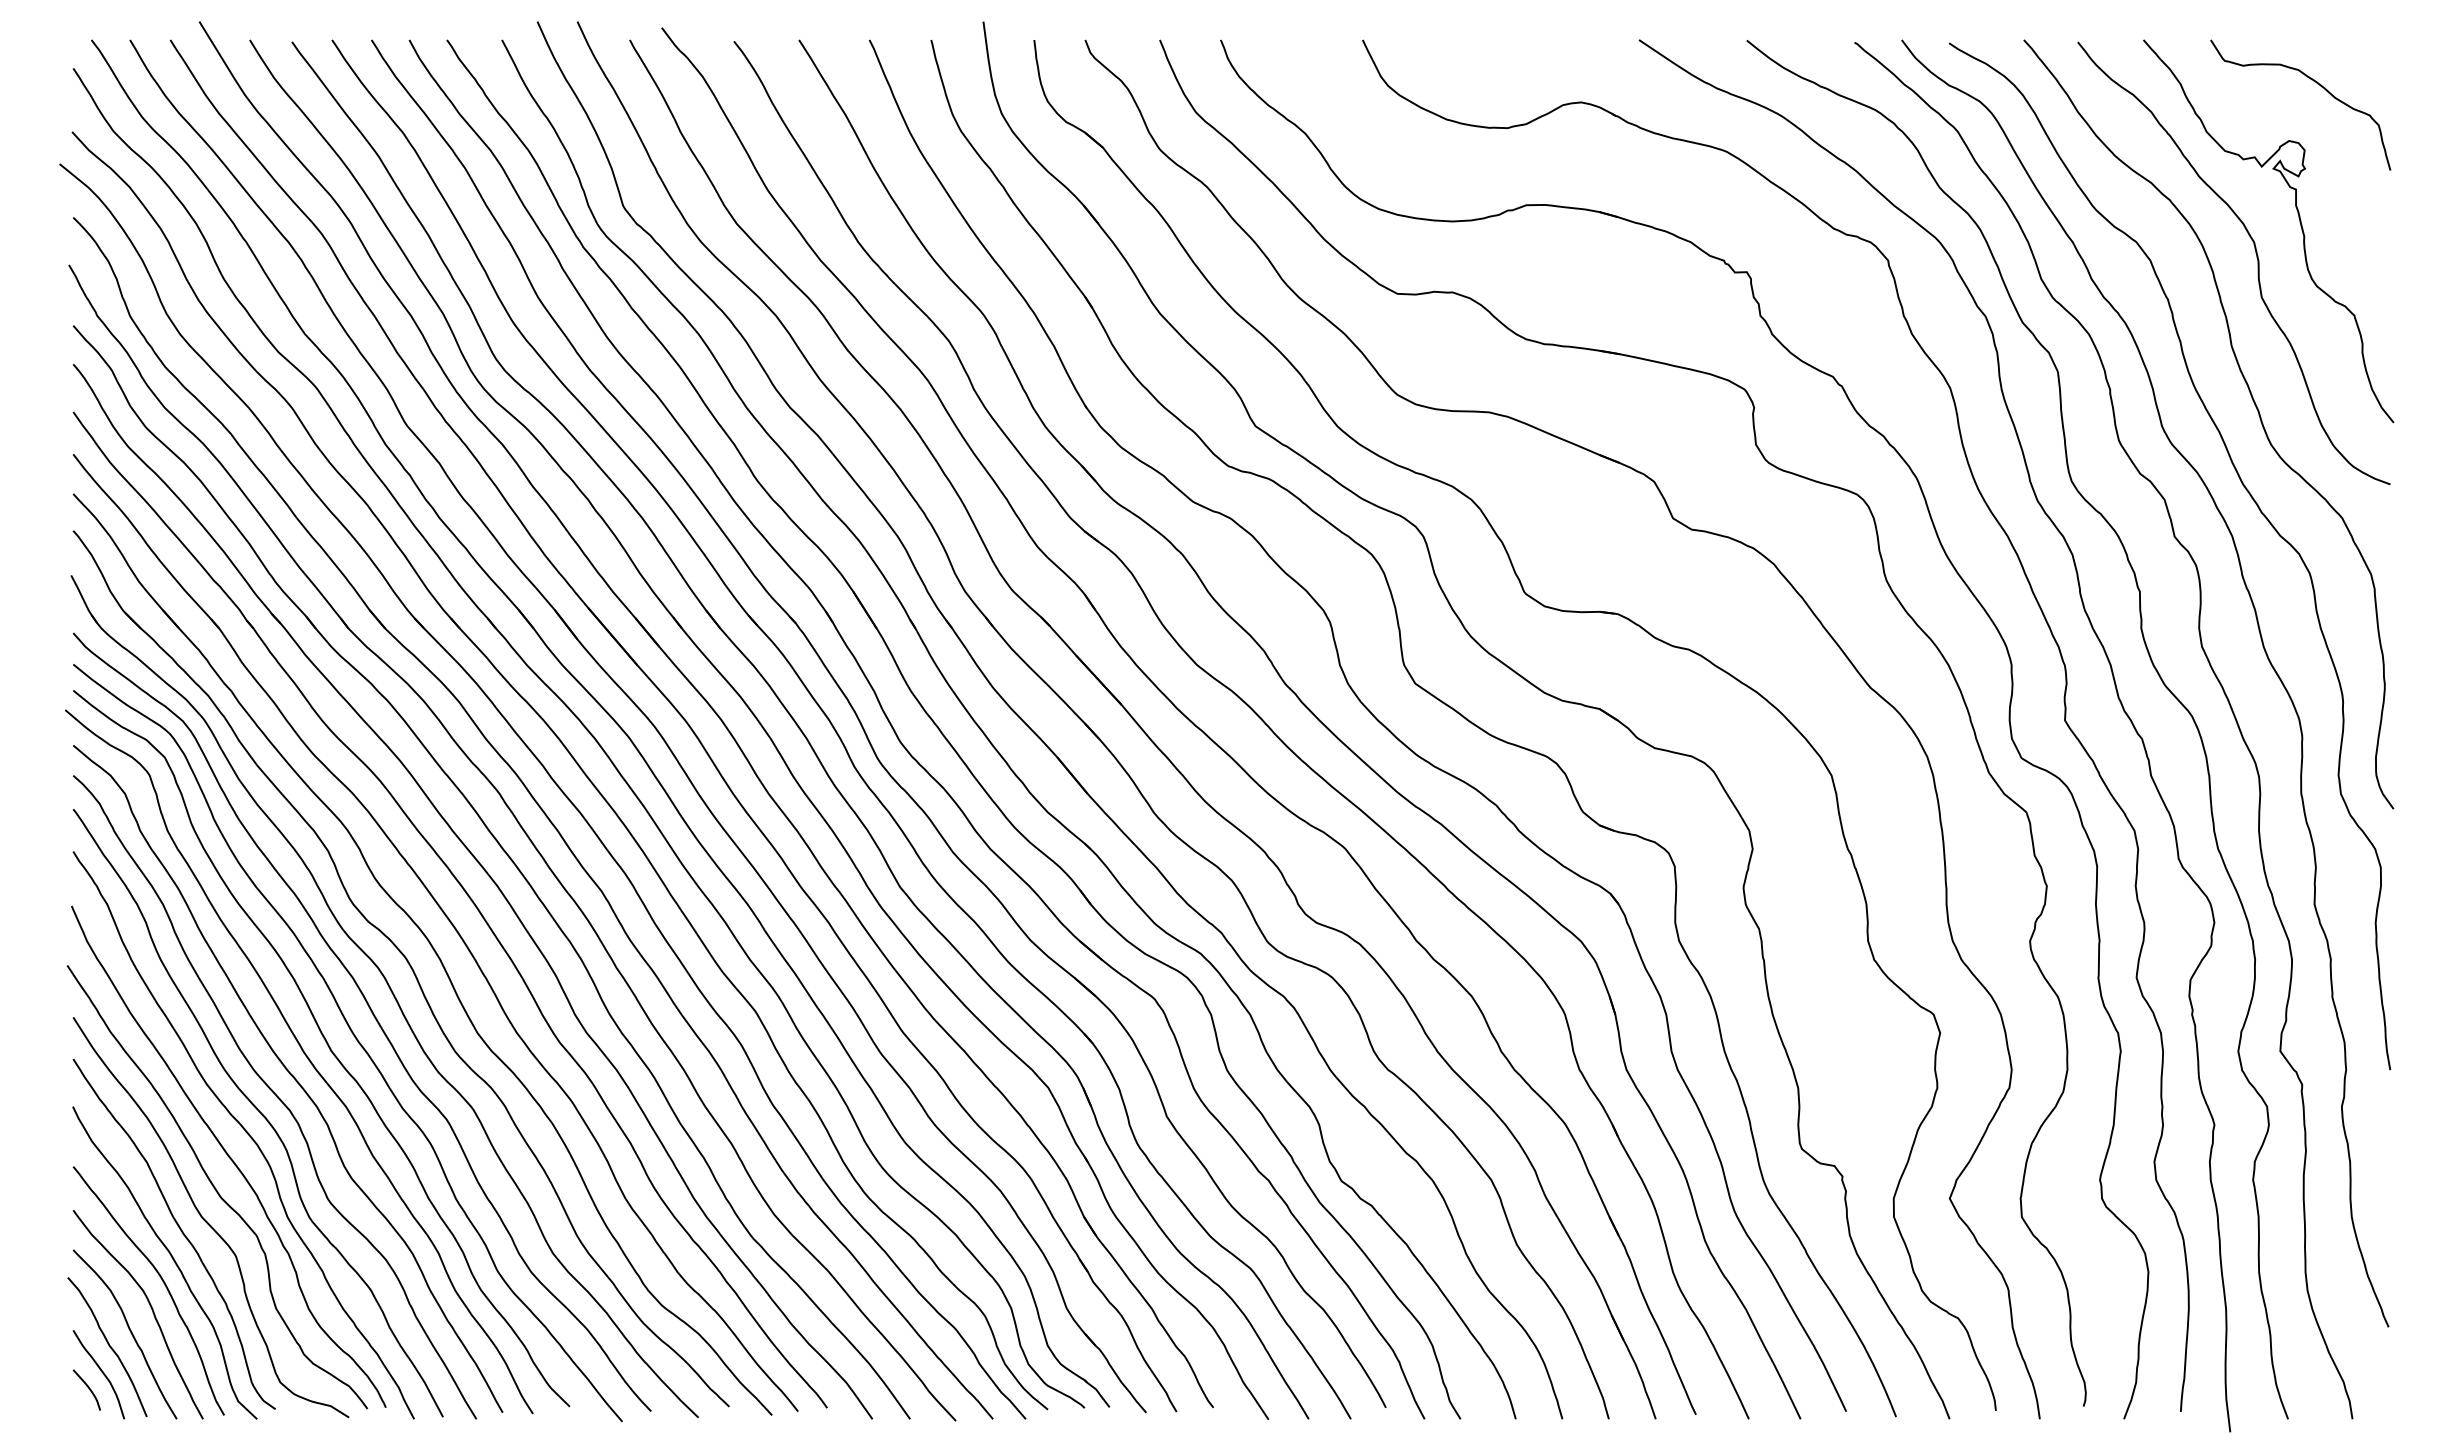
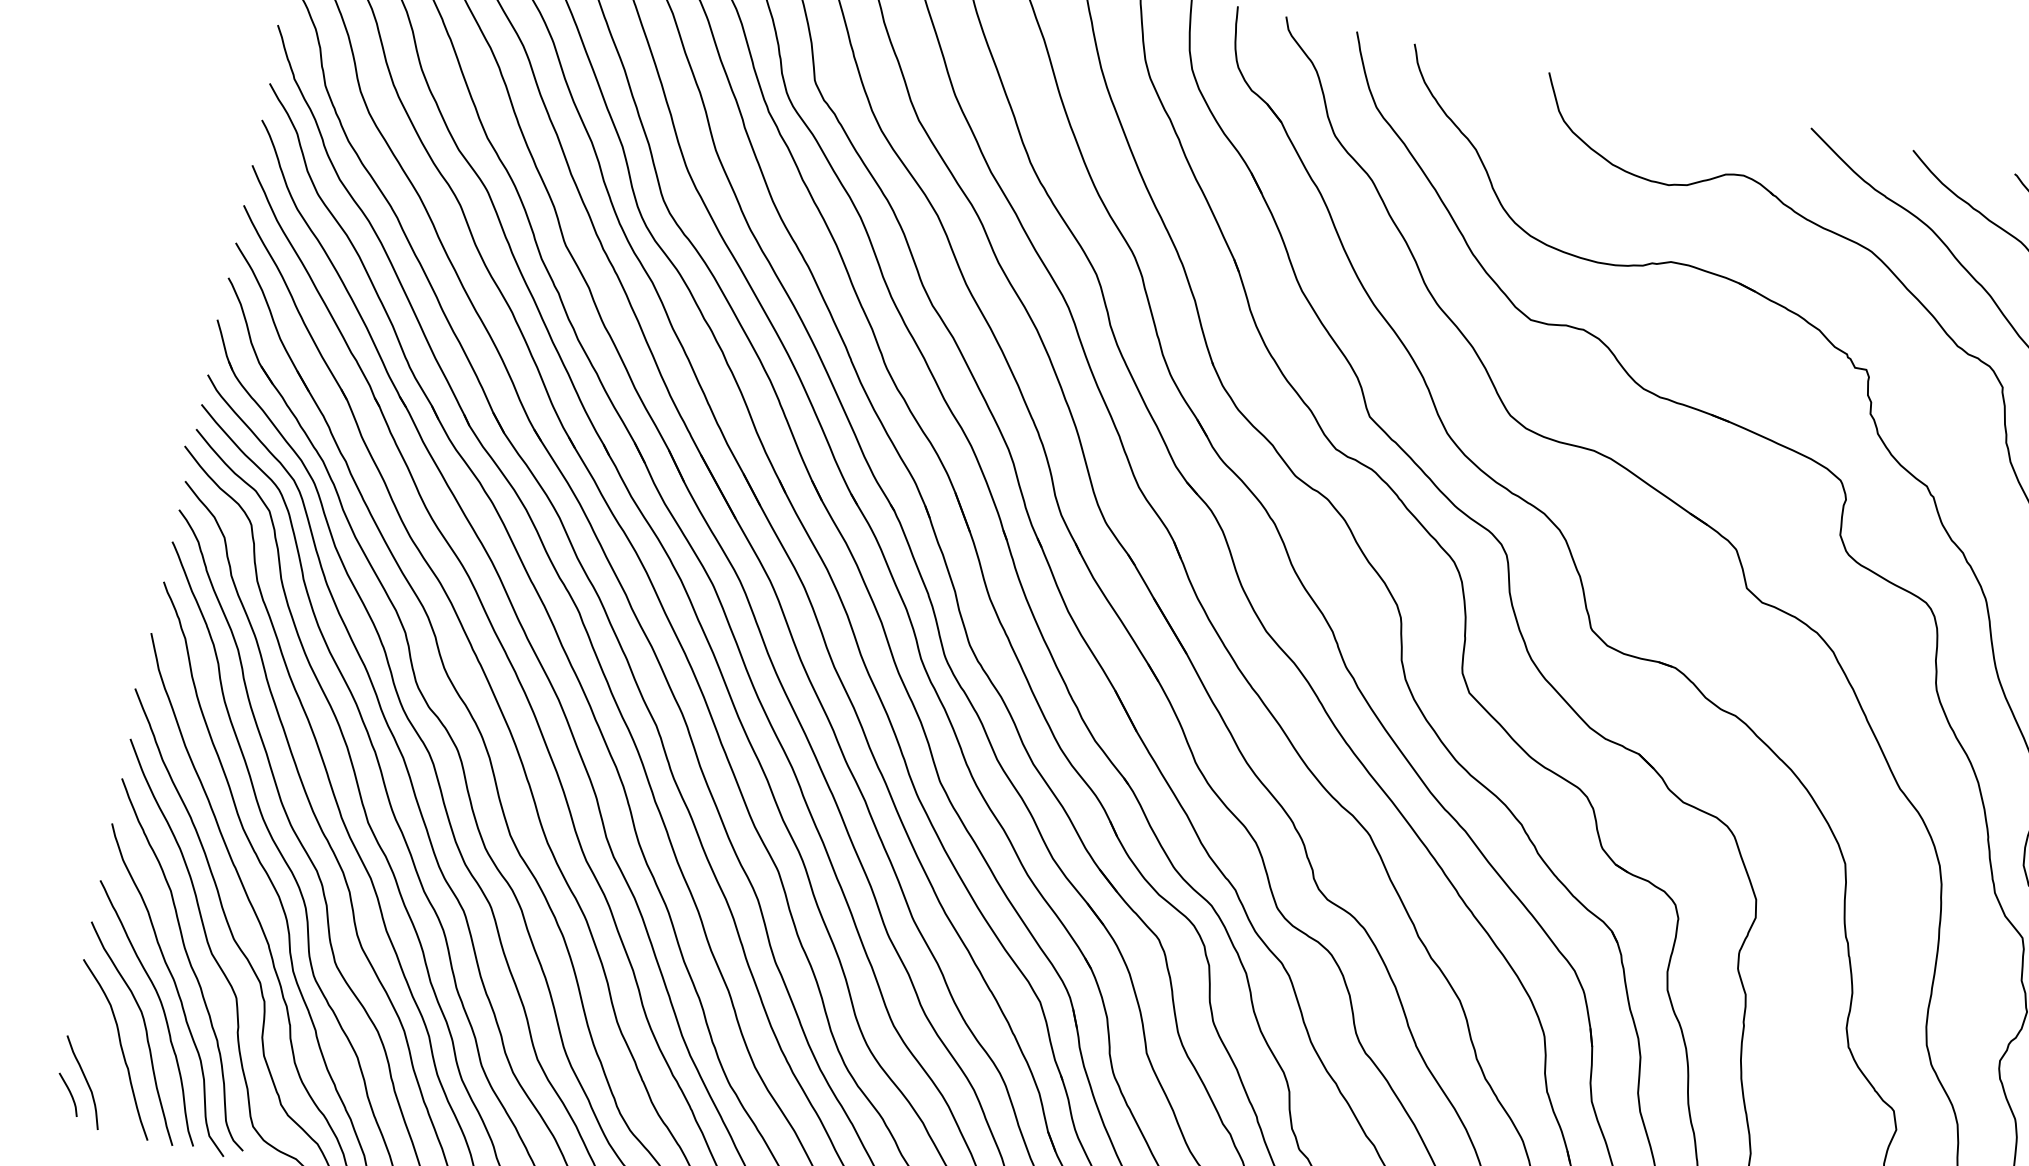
curve: (109, 1347) -> (98, 1059), removed

